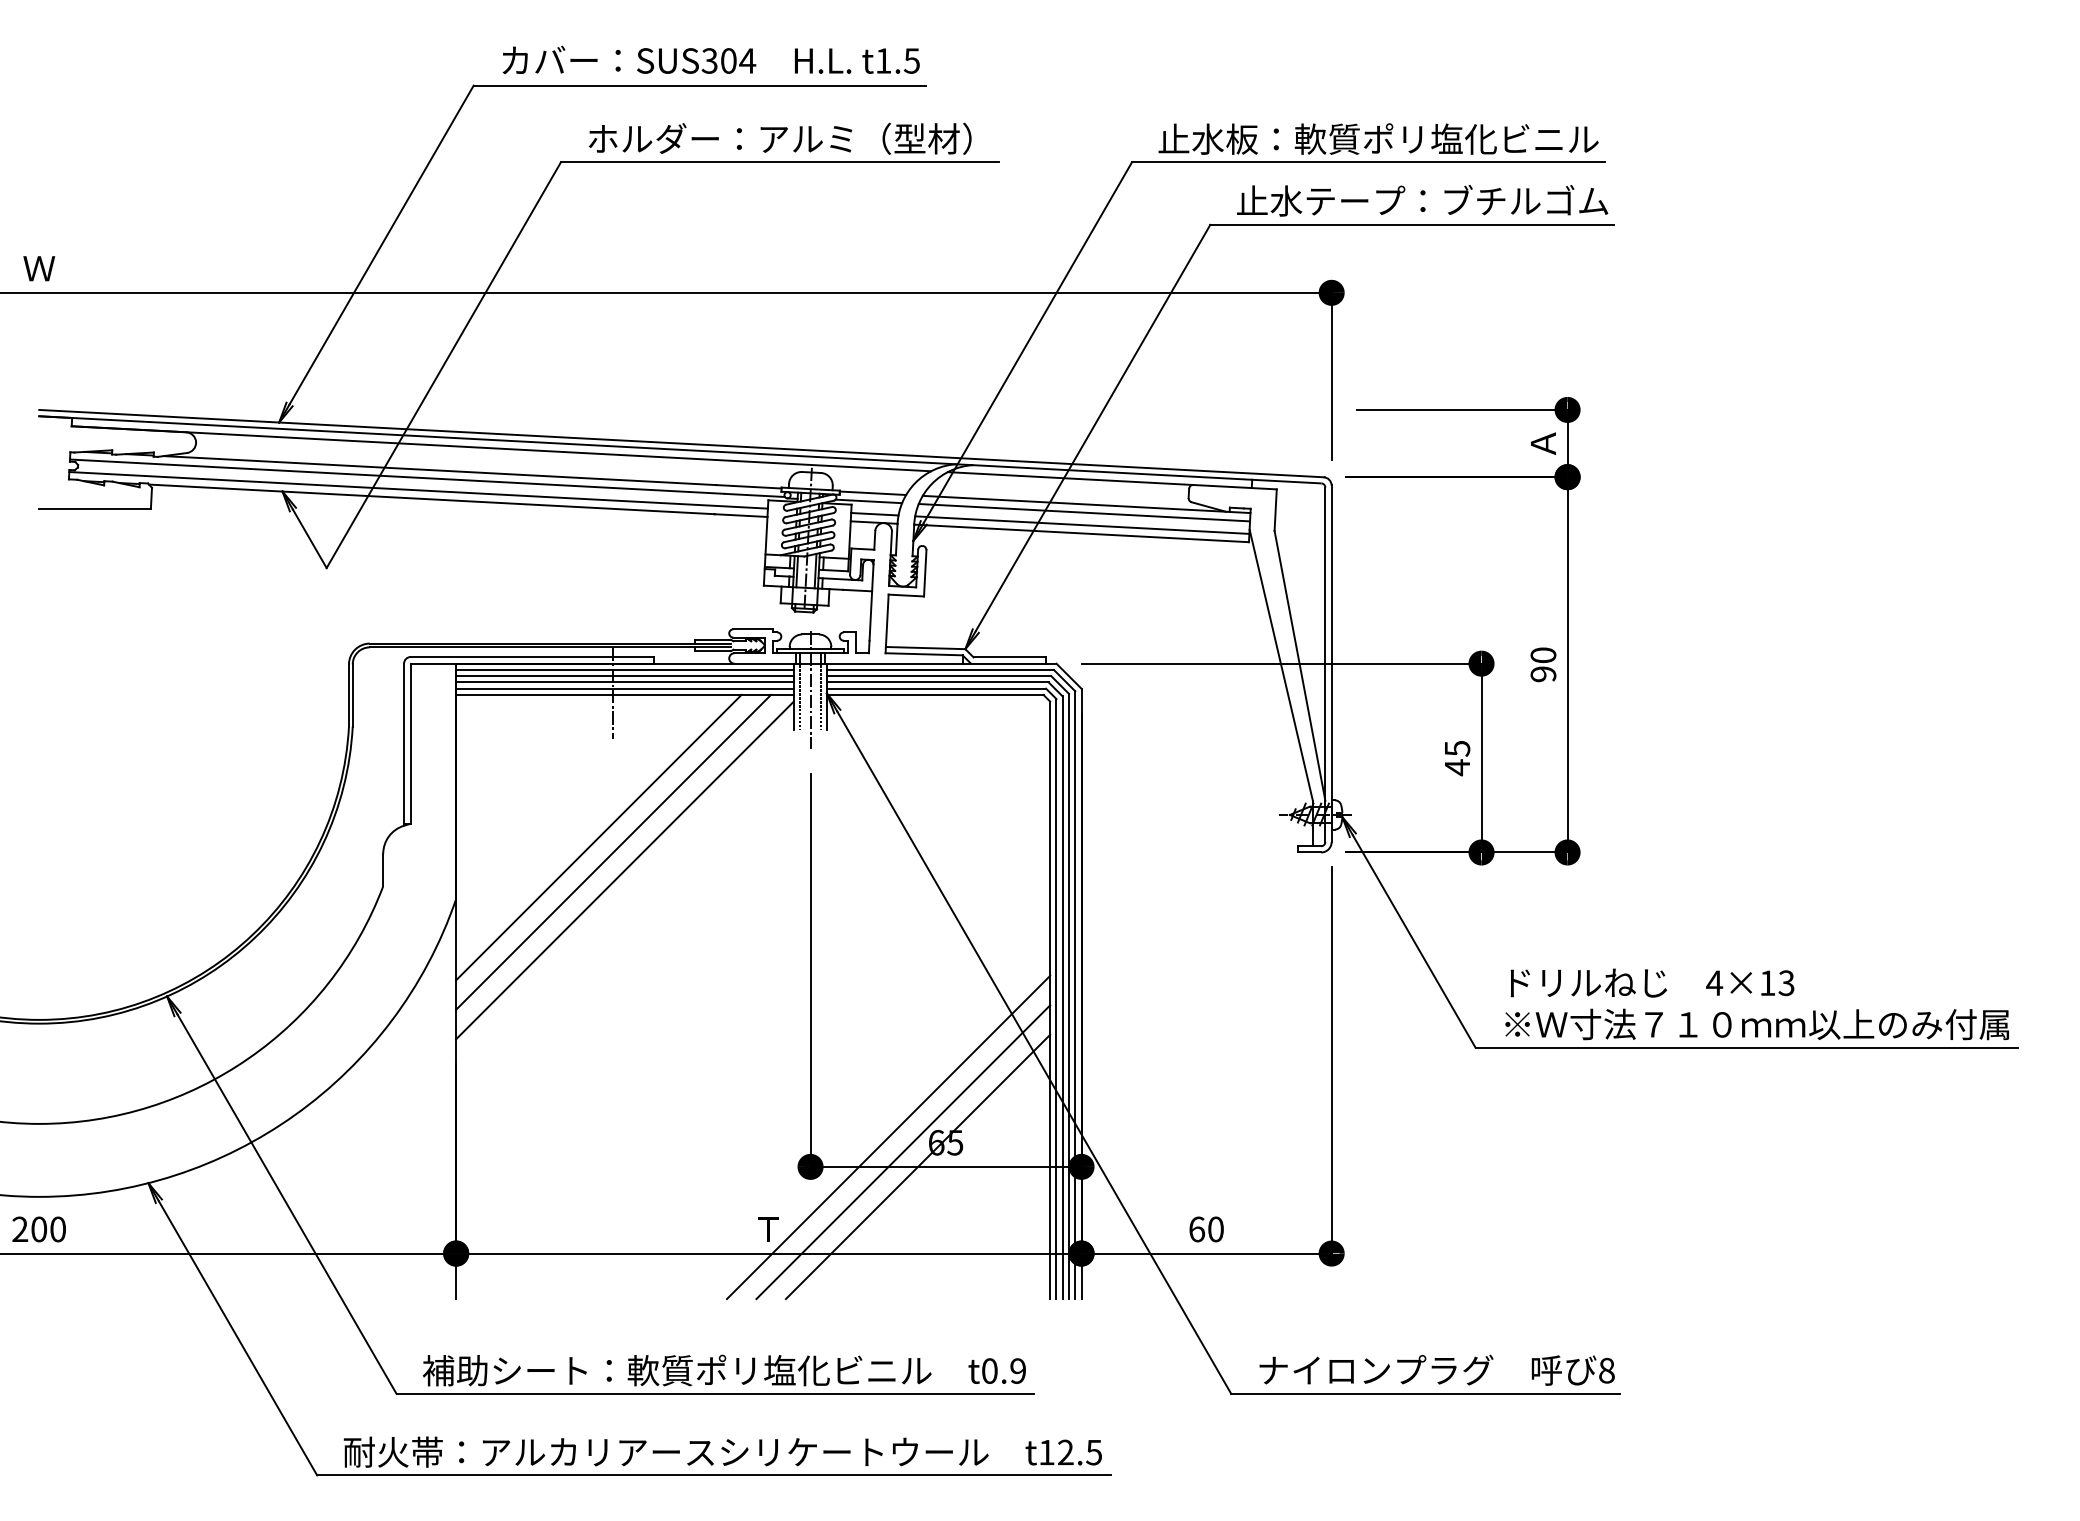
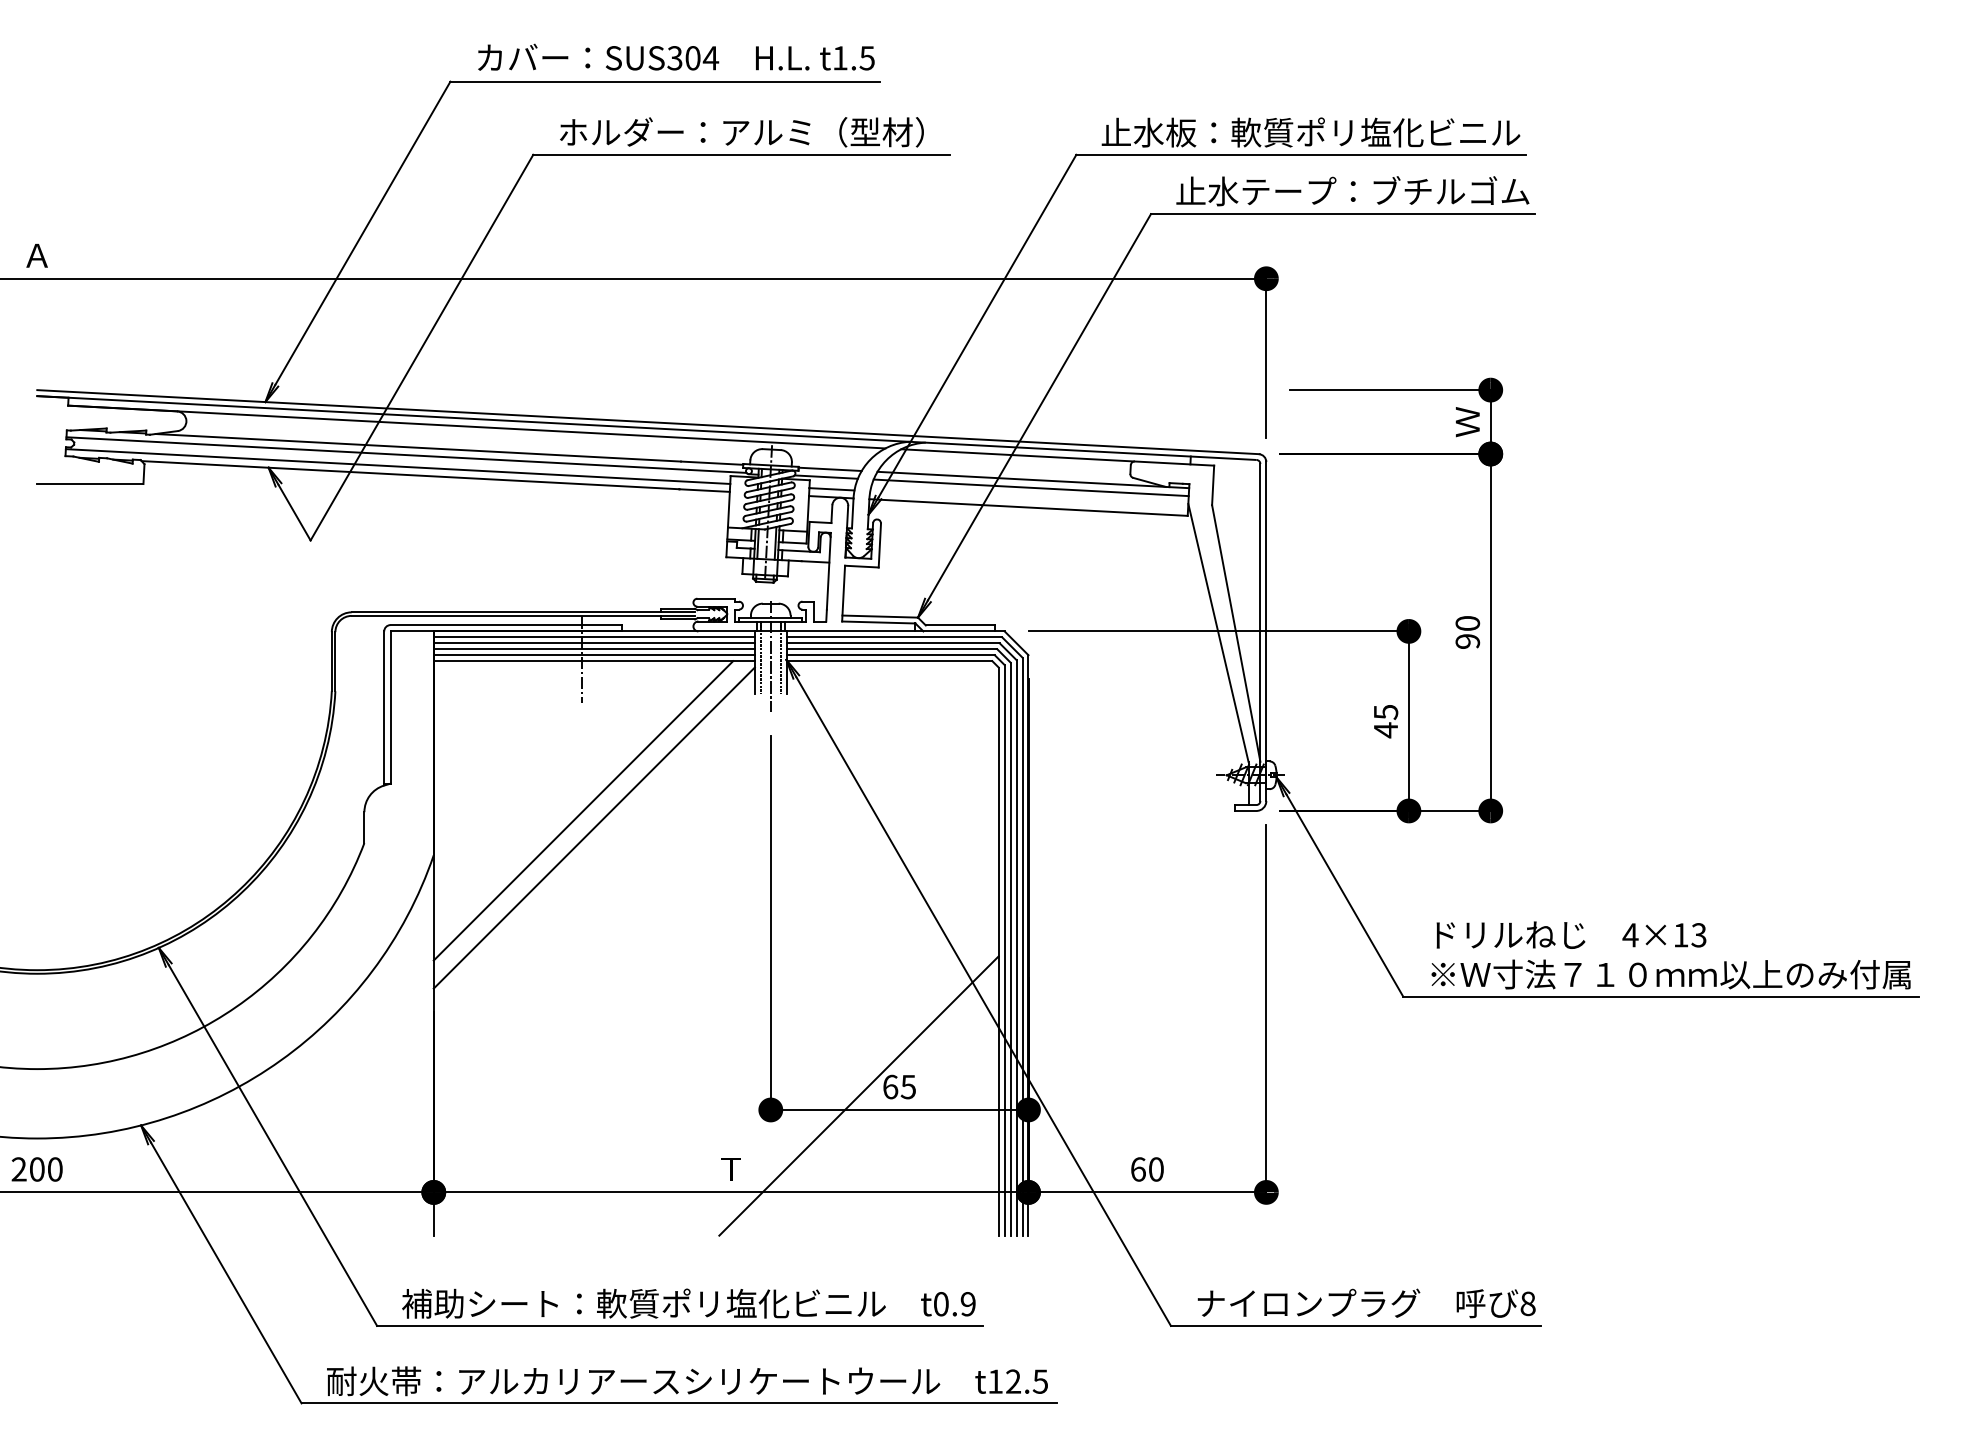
text: (39, 268) -> (37, 255), Ｗ -> Ａ
text: (1543, 443) -> (1467, 422), Ａ -> Ｗ
line: (1082, 524) -> (1029, 499), removed
line: (598, 837) -> (569, 796), removed
line: (888, 1136) -> (844, 1081), removed
line: (917, 1166) -> (872, 1109), removed

